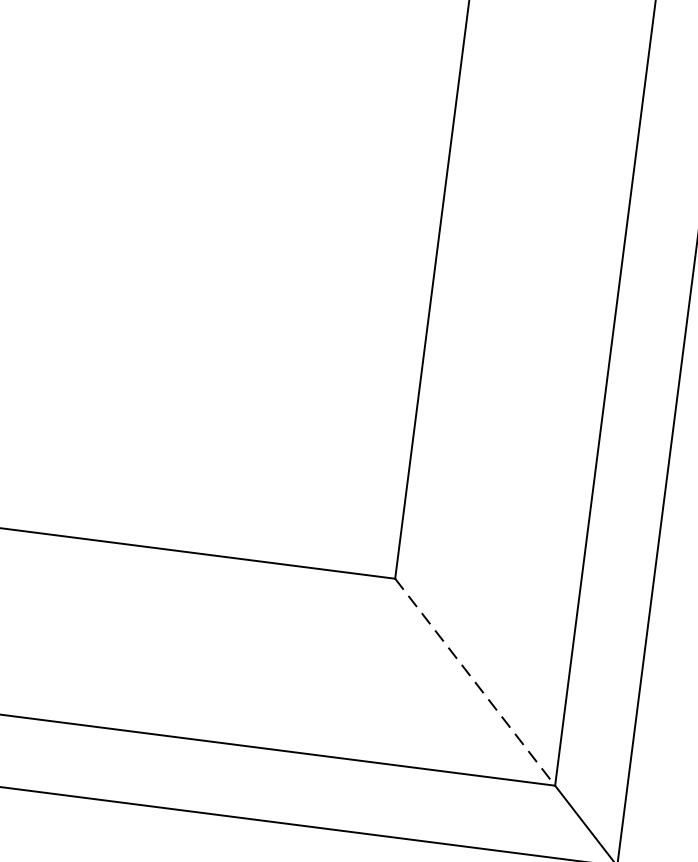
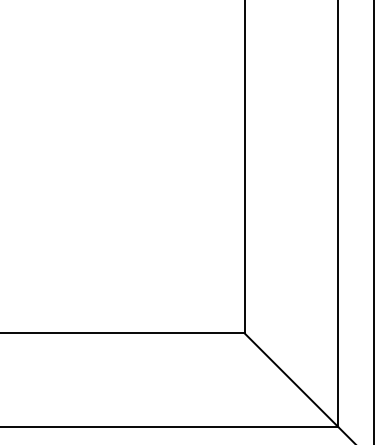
line: (475, 683) -> (291, 380), dashed -> solid

